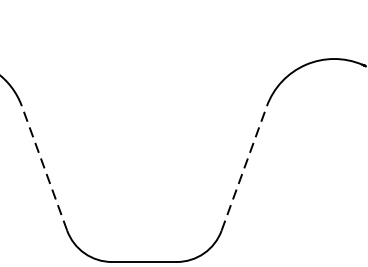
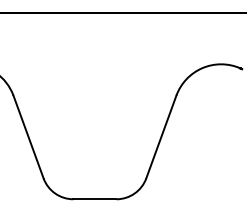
line: (44, 167) -> (28, 136), dashed -> solid
line: (244, 167) -> (161, 136), dashed -> solid

